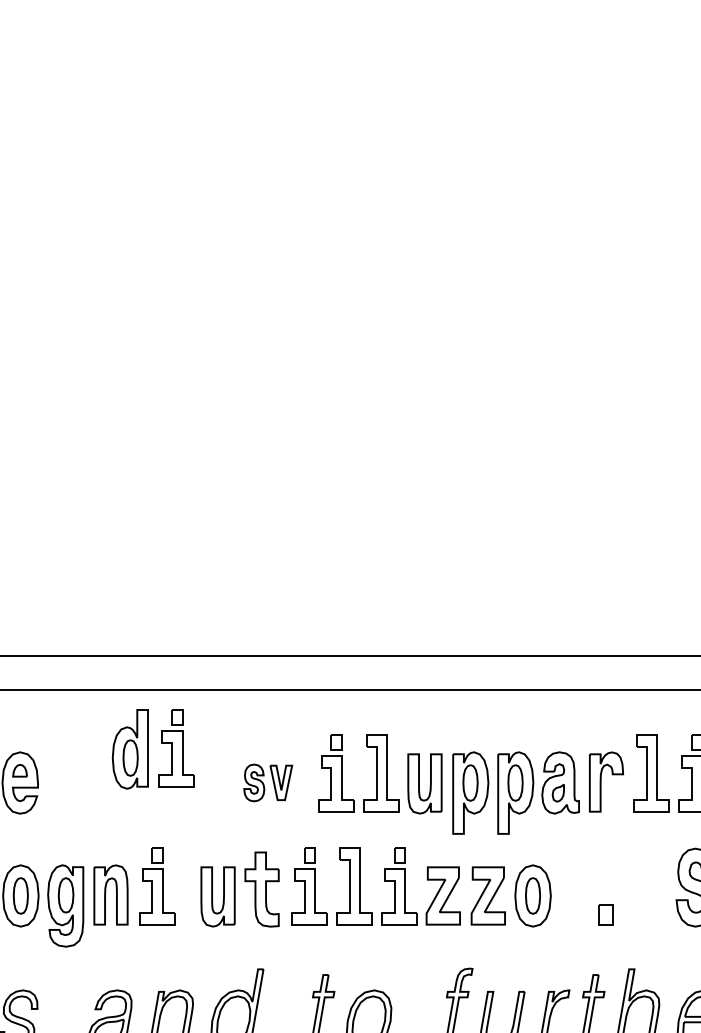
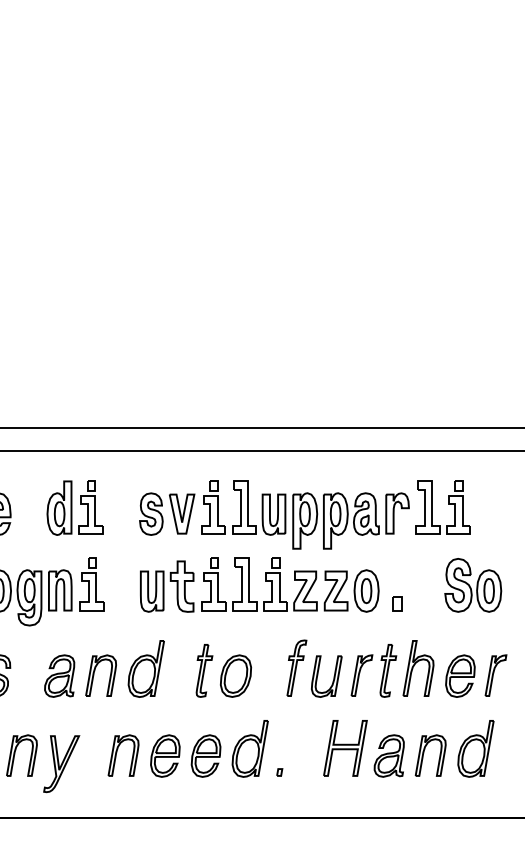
part: (152, 748) -> (74, 507), moved
part: (268, 782) -> (167, 513), size x1.67
part: (384, 881) -> (265, 581), moved

